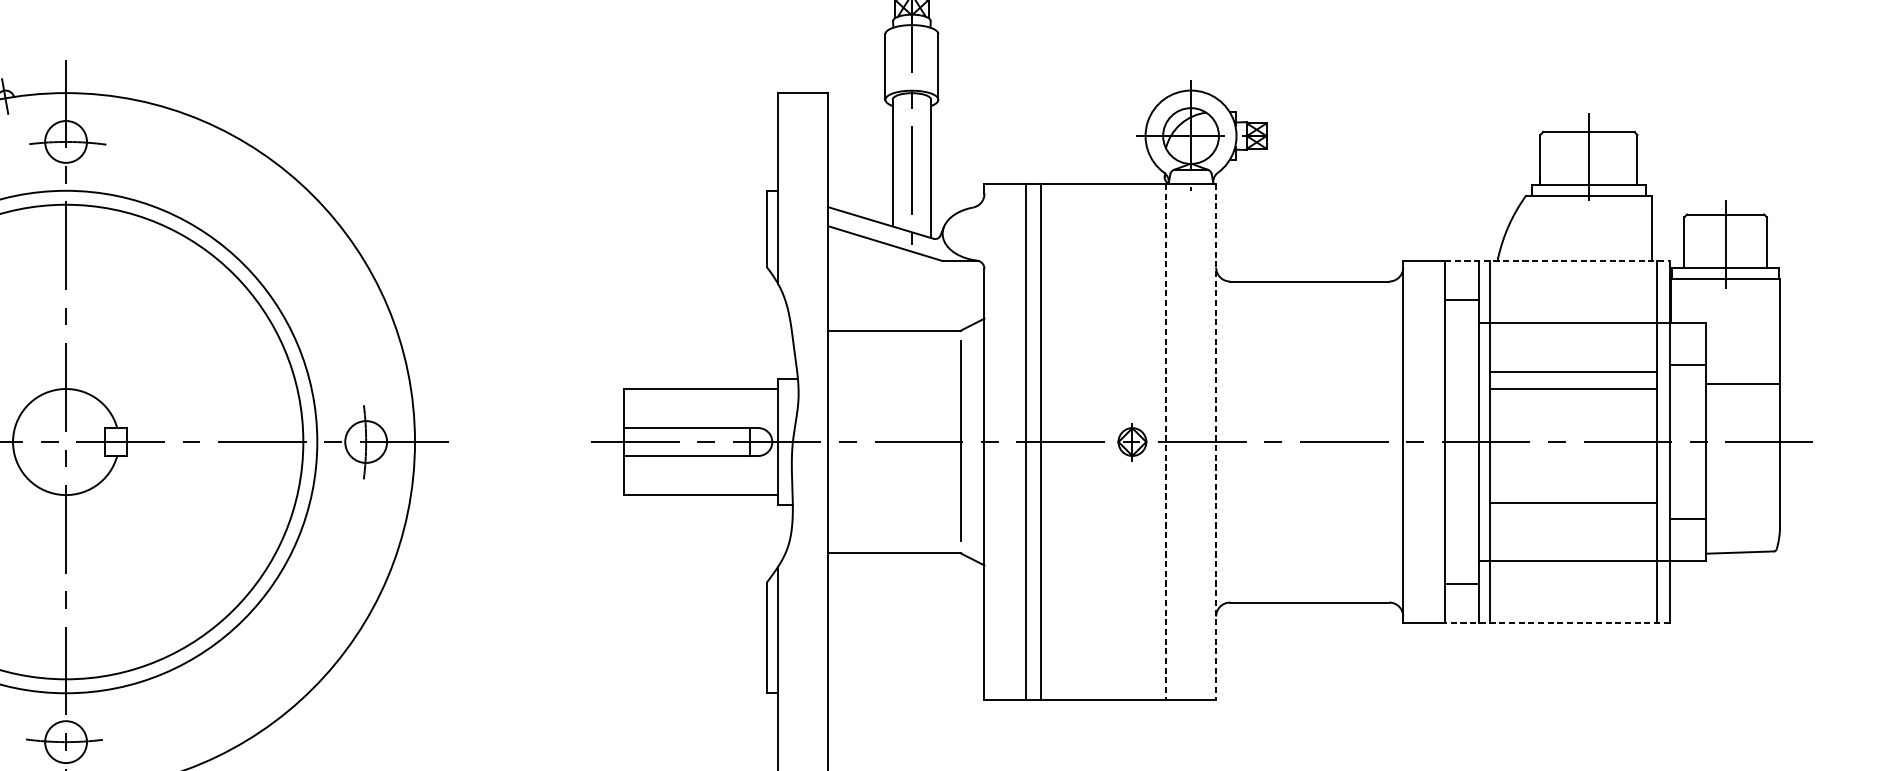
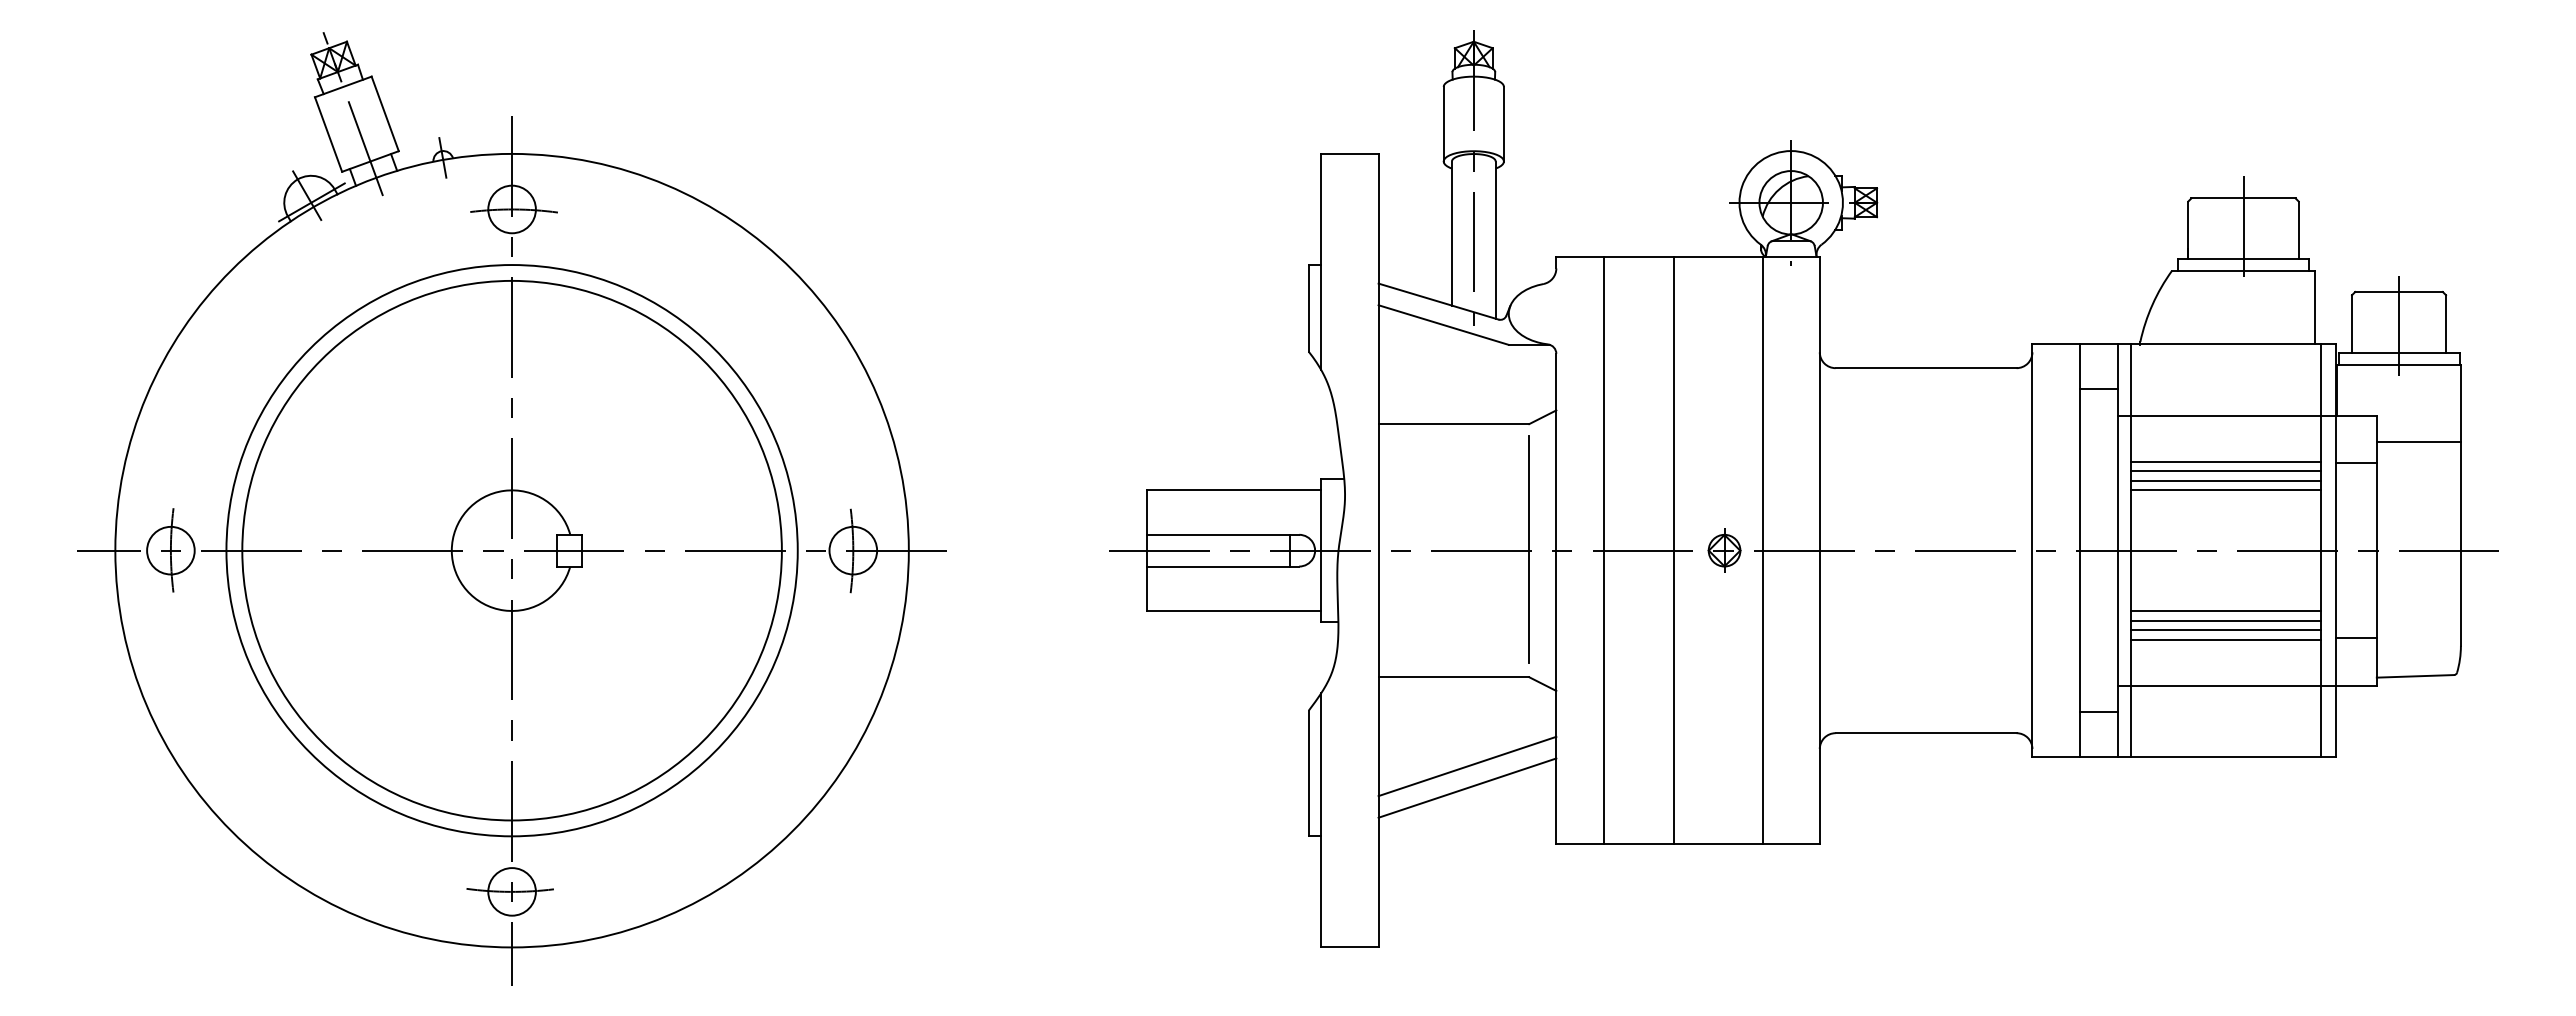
line: (1557, 260) -> (2207, 344), dashed -> solid
line: (1573, 363) -> (2225, 461), added
line: (1573, 380) -> (2225, 480), added
line: (1742, 383) -> (2418, 441), moved
line: (1040, 441) -> (1673, 550), moved
line: (1165, 441) -> (1762, 550), dashed -> solid
line: (1215, 441) -> (1819, 550), dashed -> solid
line: (1573, 494) -> (2225, 610), added
line: (1573, 512) -> (2225, 630), added
line: (1573, 520) -> (2225, 639), added
line: (1557, 623) -> (2207, 756), dashed -> solid
line: (906, 631) -> (1467, 766), added
line: (906, 650) -> (1467, 787), added

